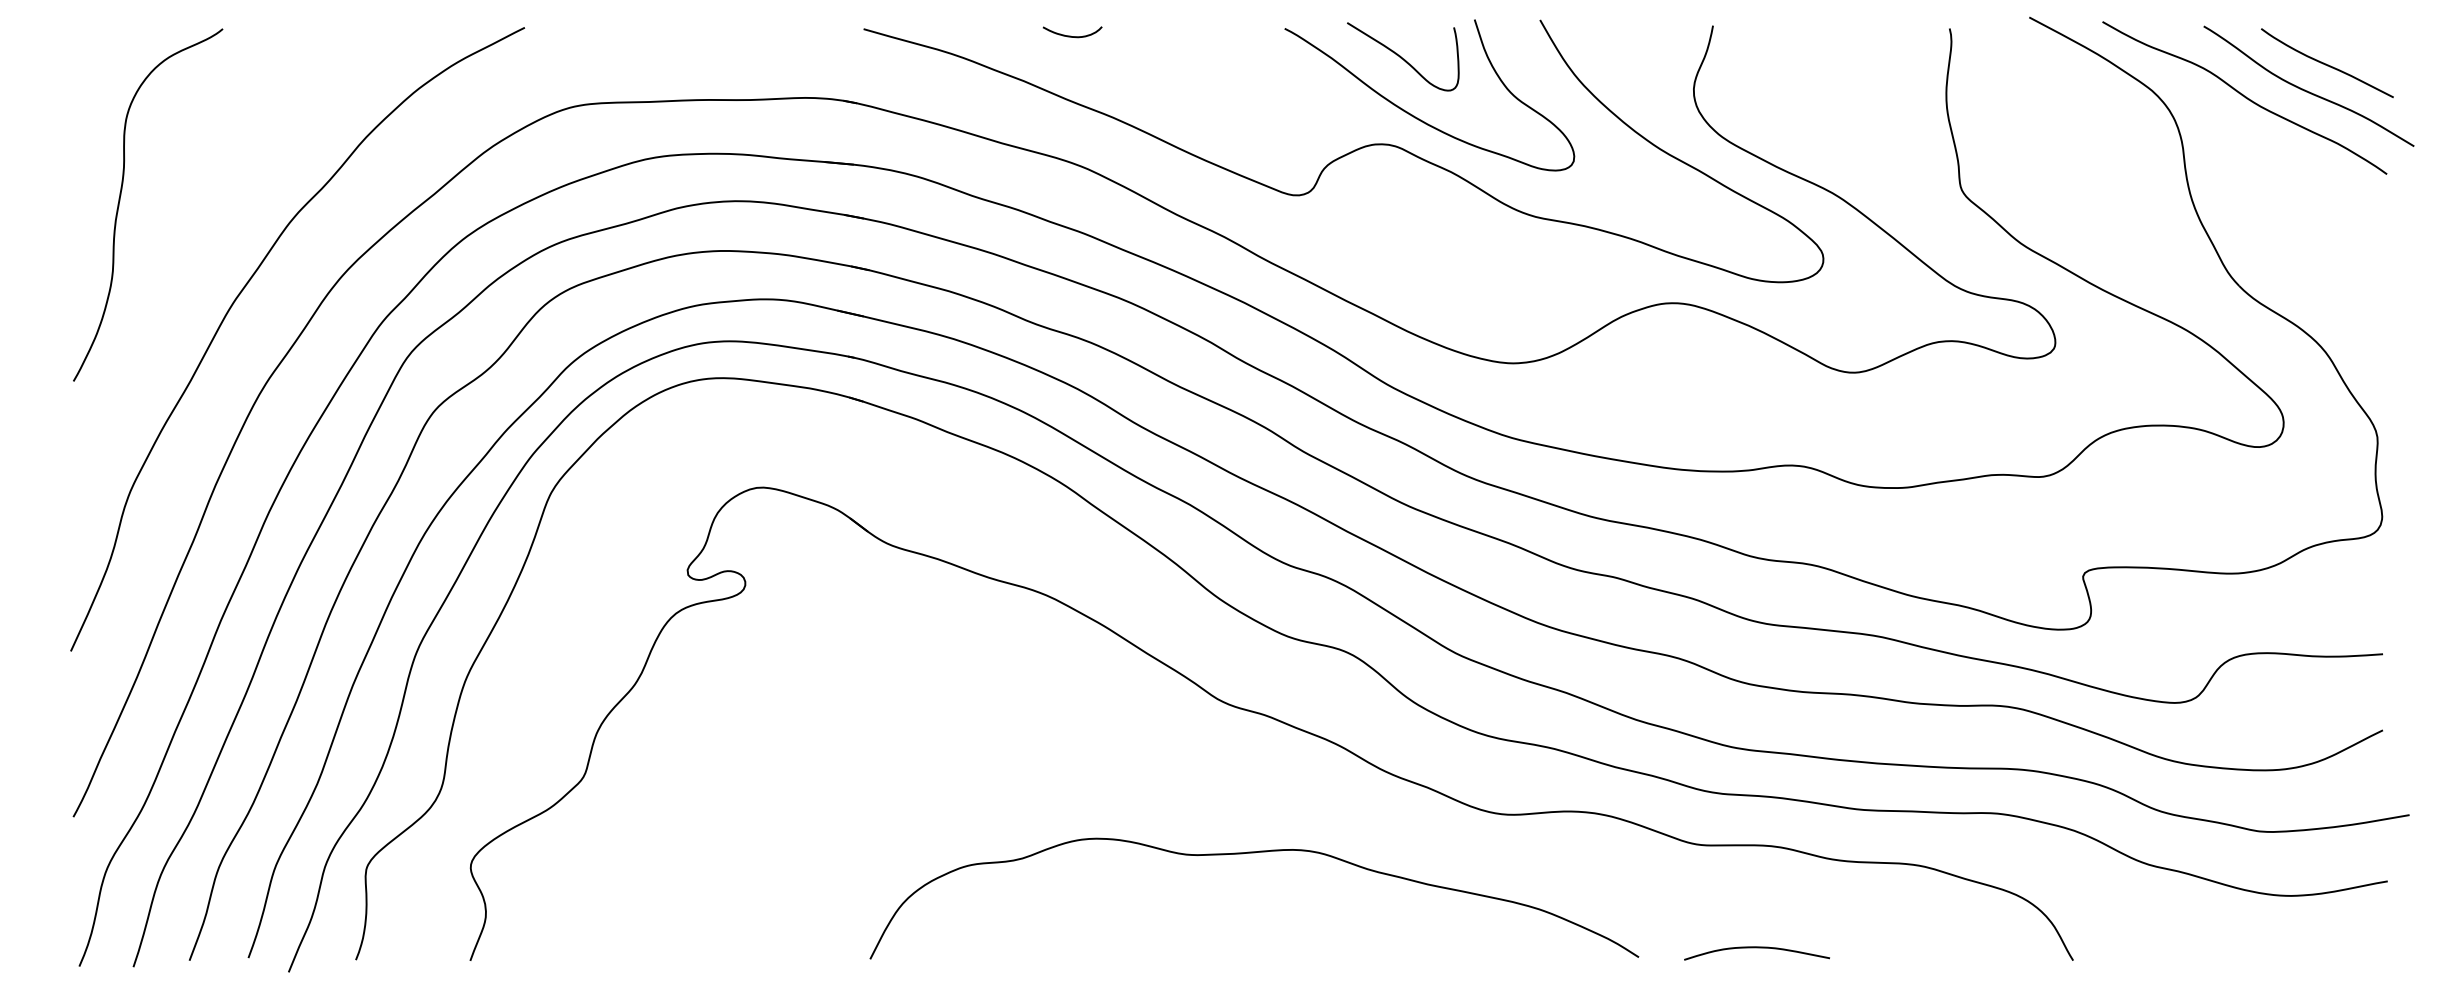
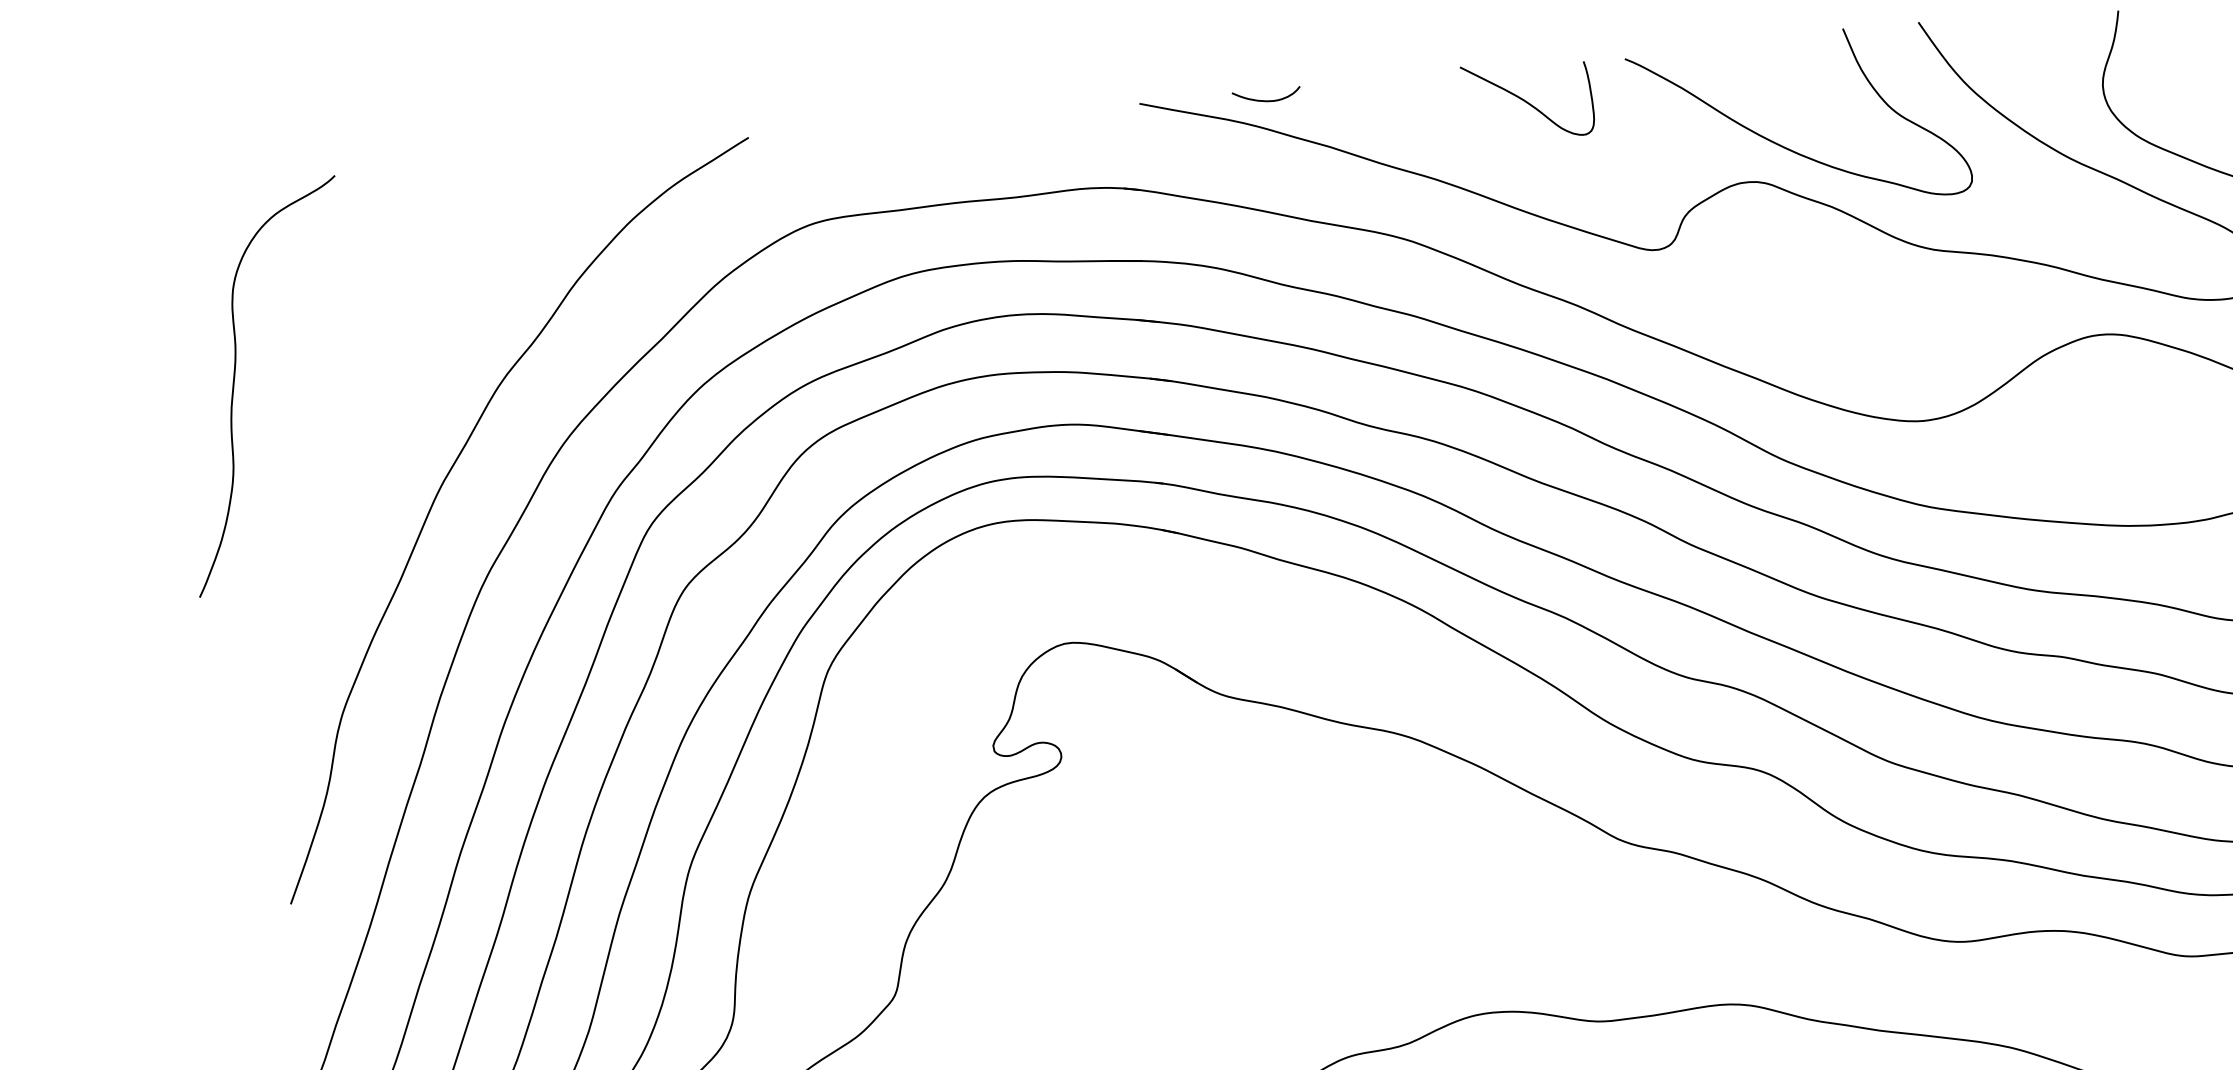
curve: (1070, 35) -> (1264, 99), moved
curve: (1402, 57) -> (1527, 101), moved
curve: (120, 201) -> (235, 385), moved

